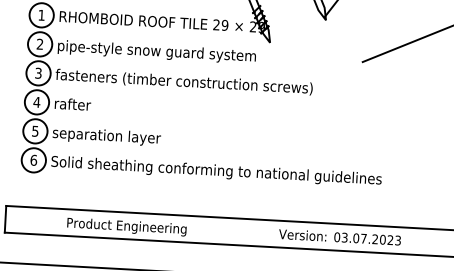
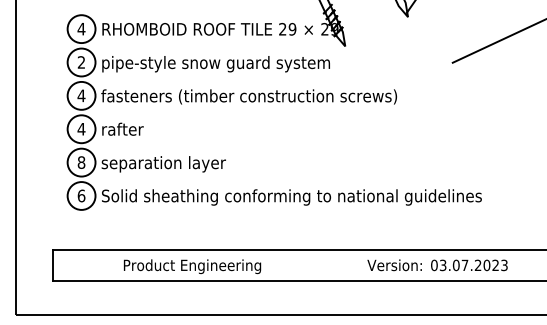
text: (41, 15) -> (81, 29), 1 -> 4
text: (38, 73) -> (81, 95), 3 -> 4
text: (35, 131) -> (81, 162), 5 -> 8

